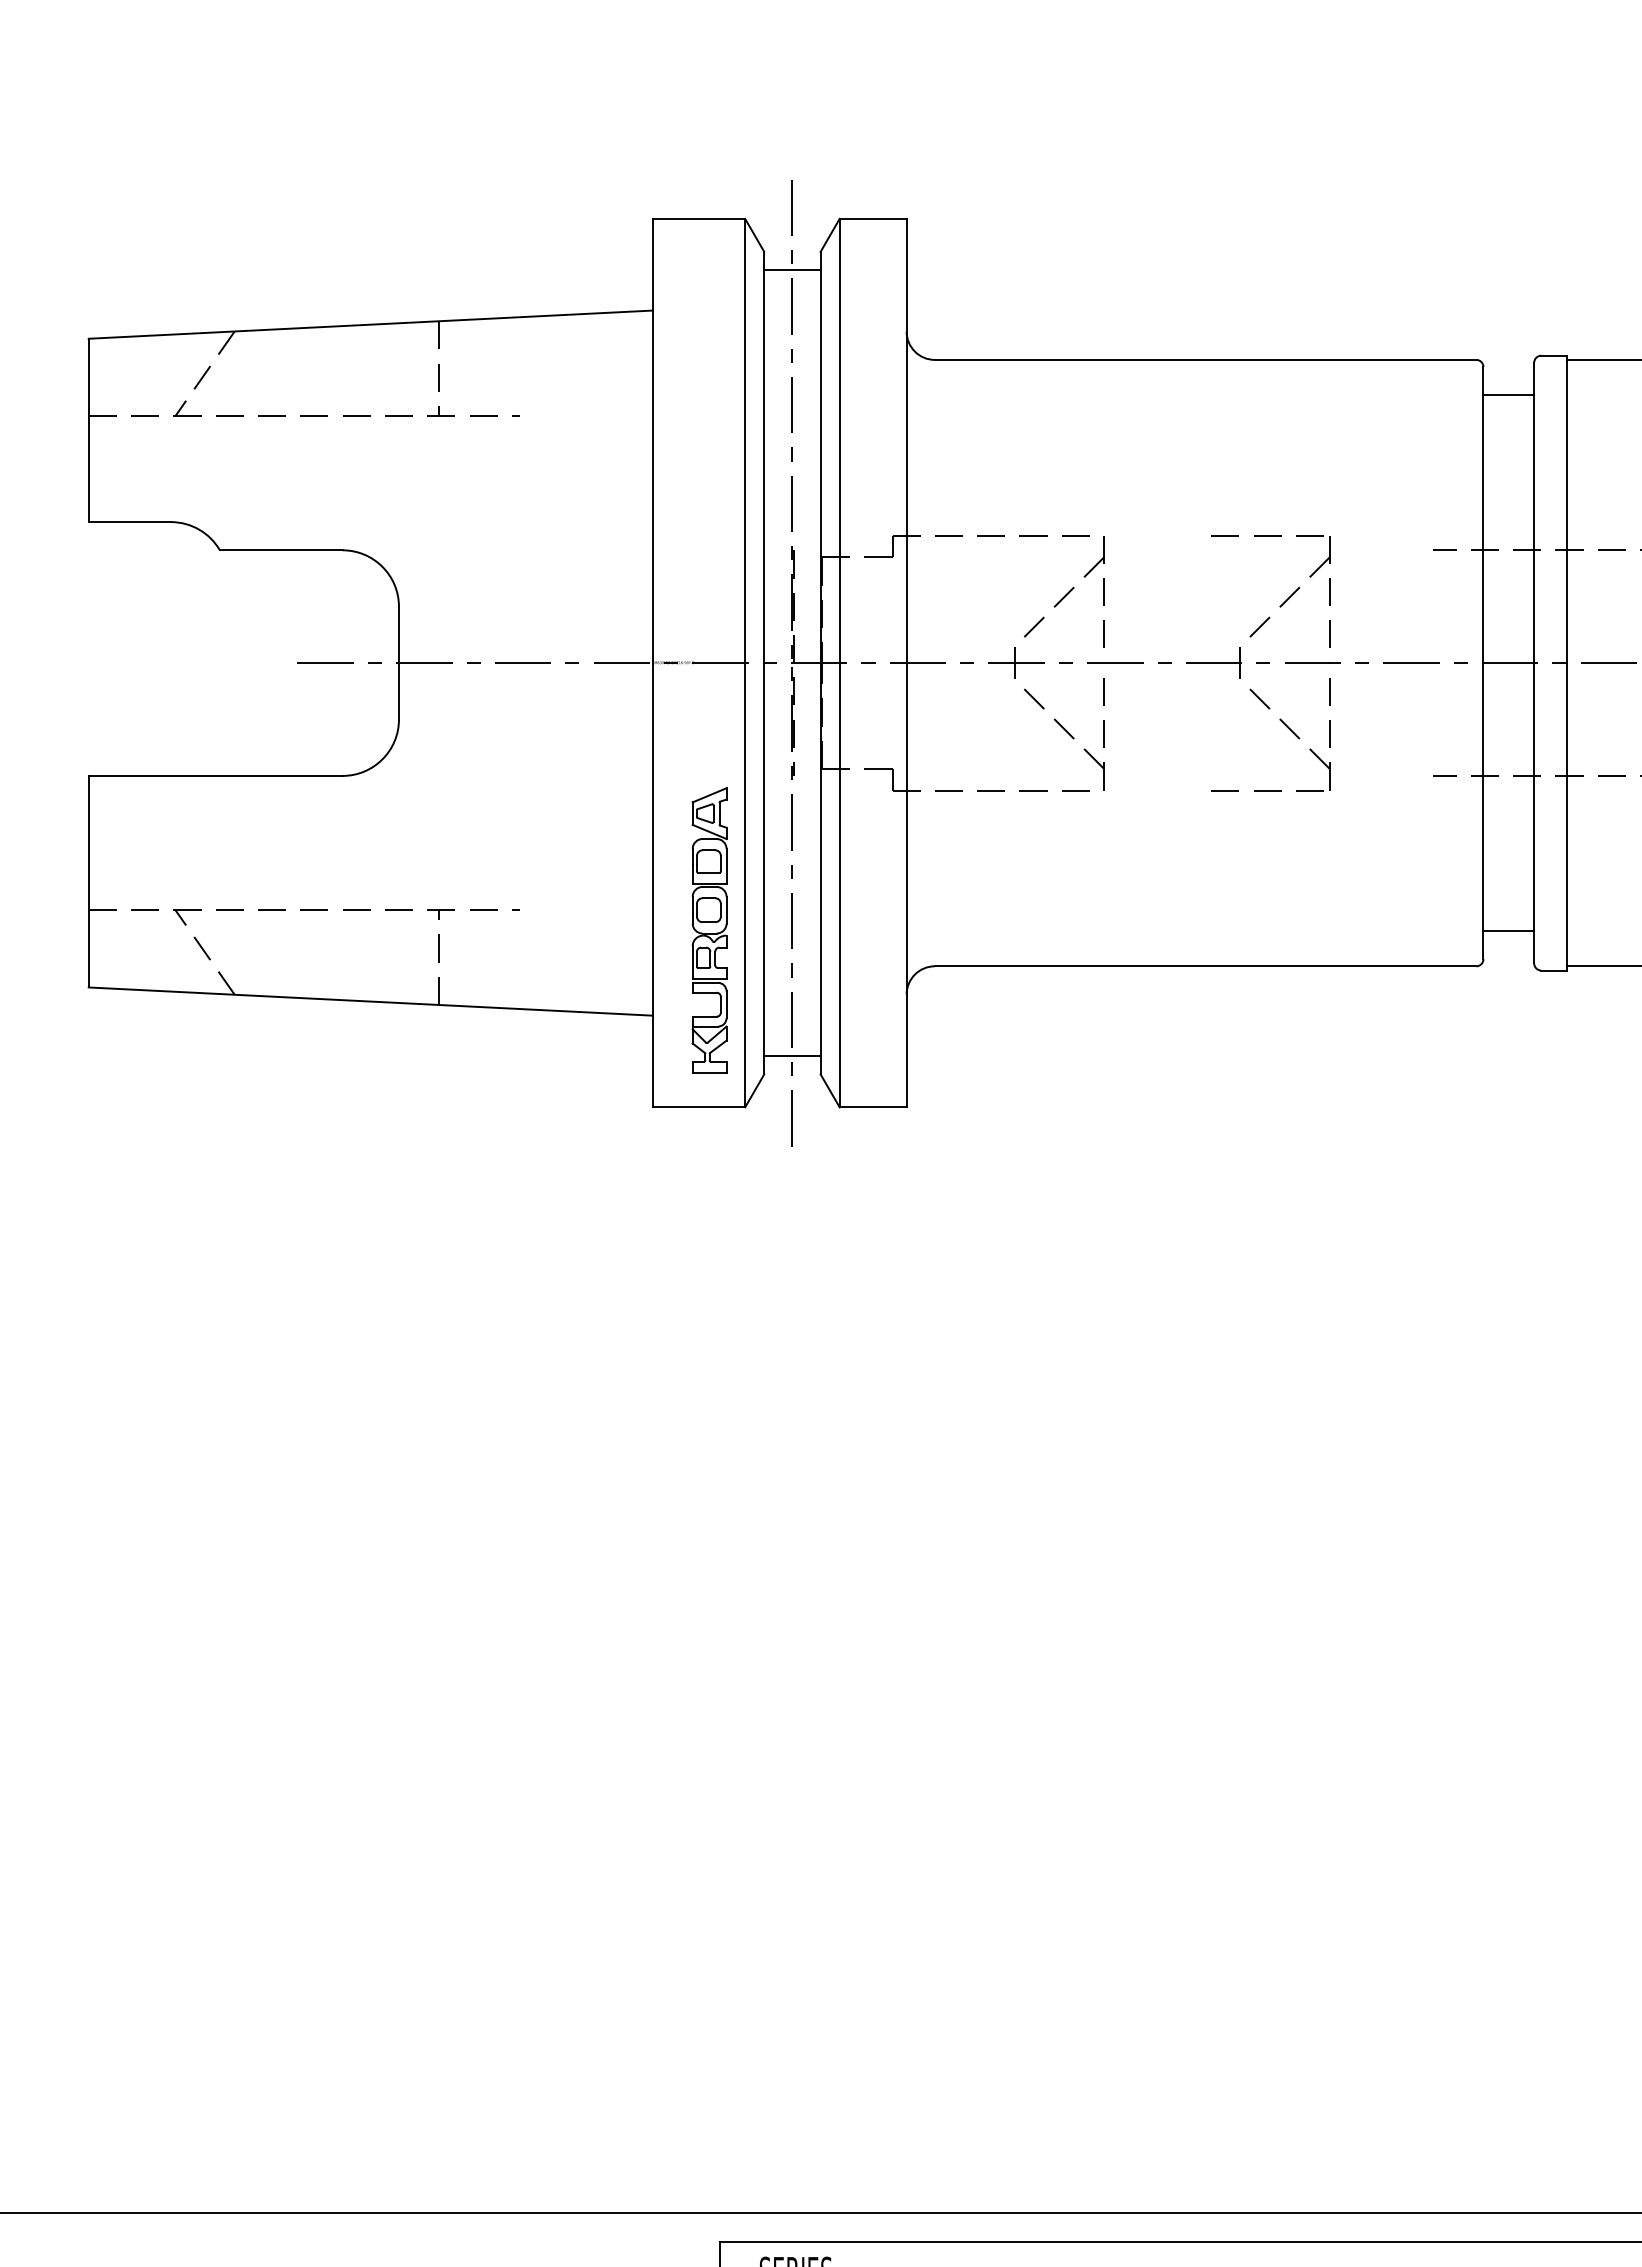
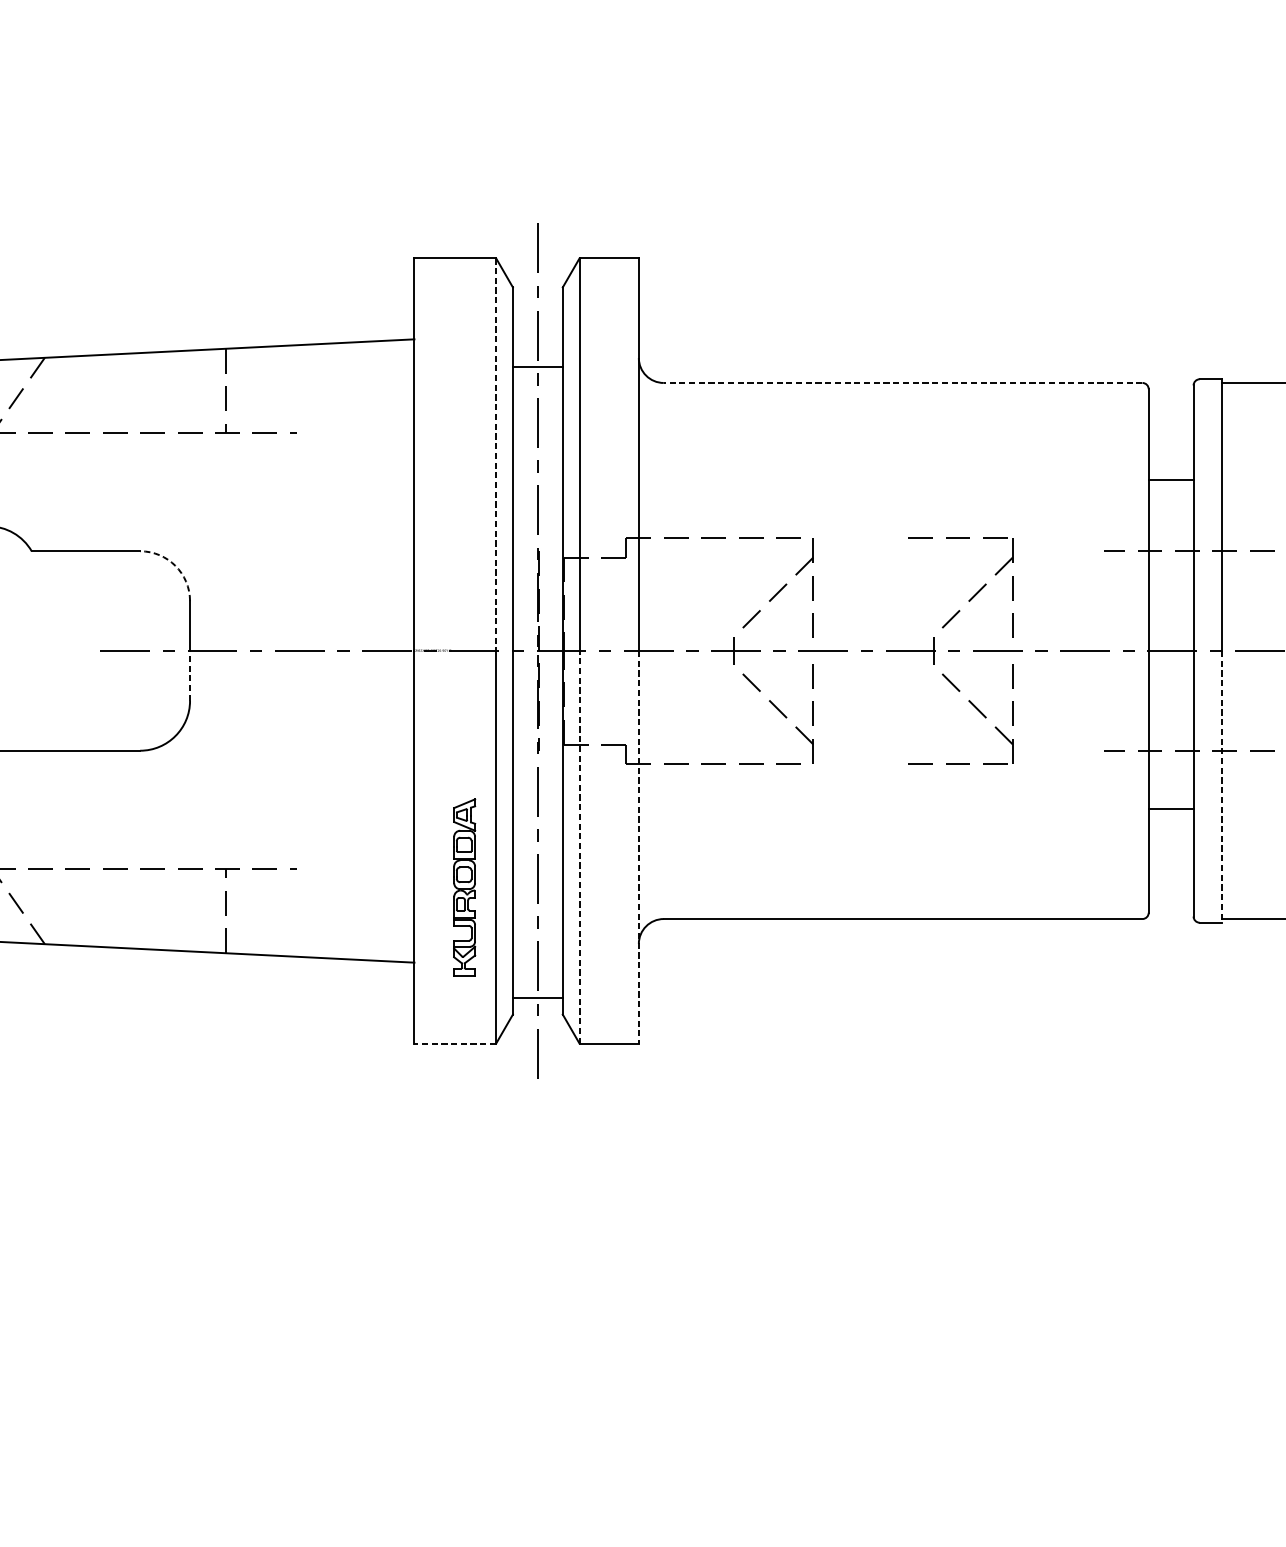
line: (792, 270) -> (537, 366), moved
line: (1205, 359) -> (903, 382), solid -> dashed
line: (1508, 395) -> (1170, 480), moved
line: (745, 441) -> (496, 455), solid -> dashed
arc: (382, 566) -> (175, 565), solid -> dashed
line: (398, 690) -> (189, 675), solid -> dashed
line: (1566, 816) -> (1222, 786), solid -> dashed
line: (839, 884) -> (579, 846), solid -> dashed
line: (906, 885) -> (638, 847), solid -> dashed
part: (709, 930) -> (464, 887), size x0.7
line: (1508, 931) -> (1170, 809), moved
line: (698, 1107) -> (454, 1043), solid -> dashed

